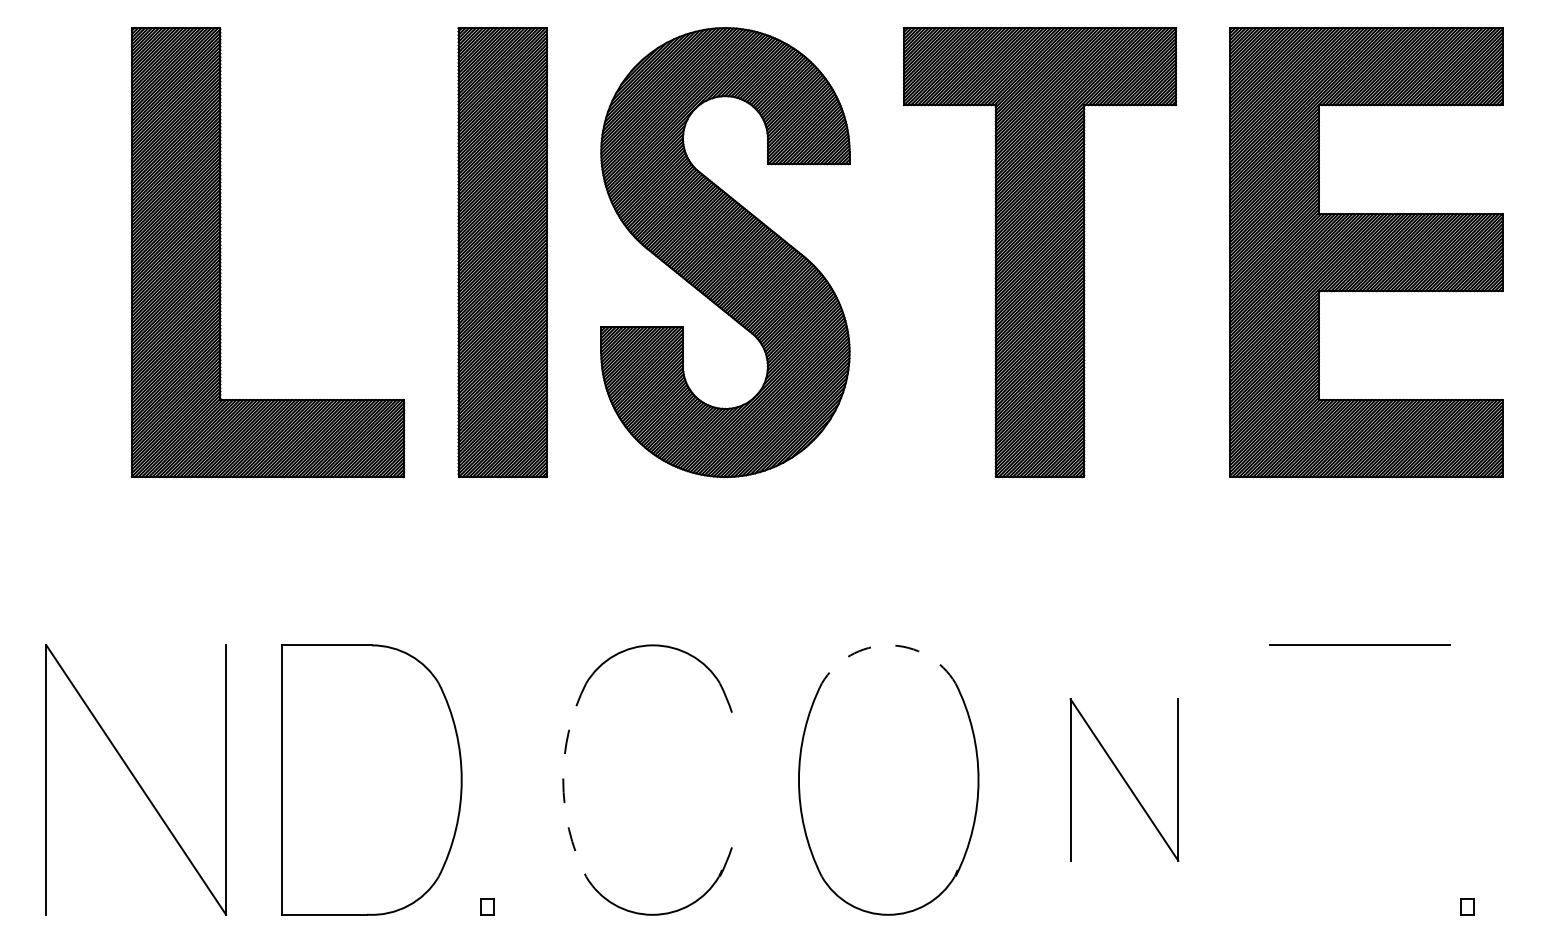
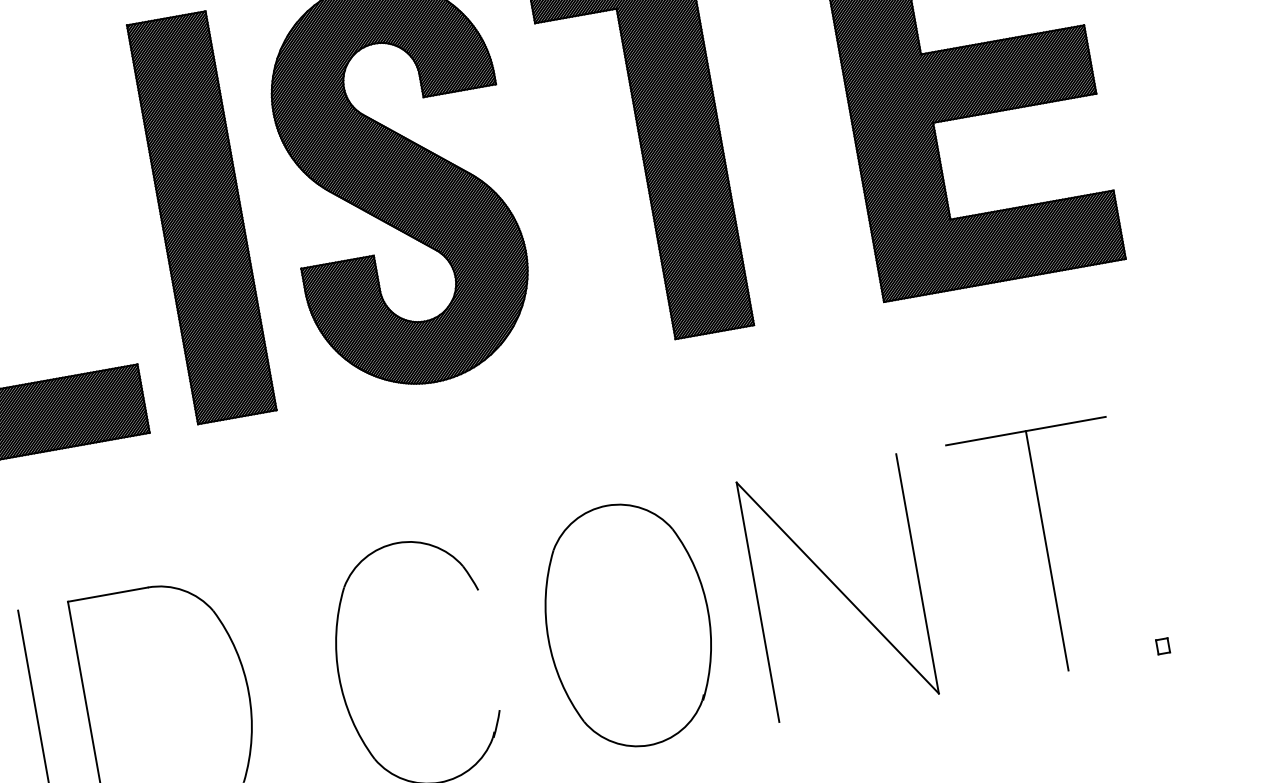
arc: (888, 645) -> (606, 505), dashed -> solid
part: (1124, 779) -> (837, 587), size x1.67
line: (1360, 779) -> (1047, 550), added
arc: (563, 780) -> (339, 677), dashed -> solid

